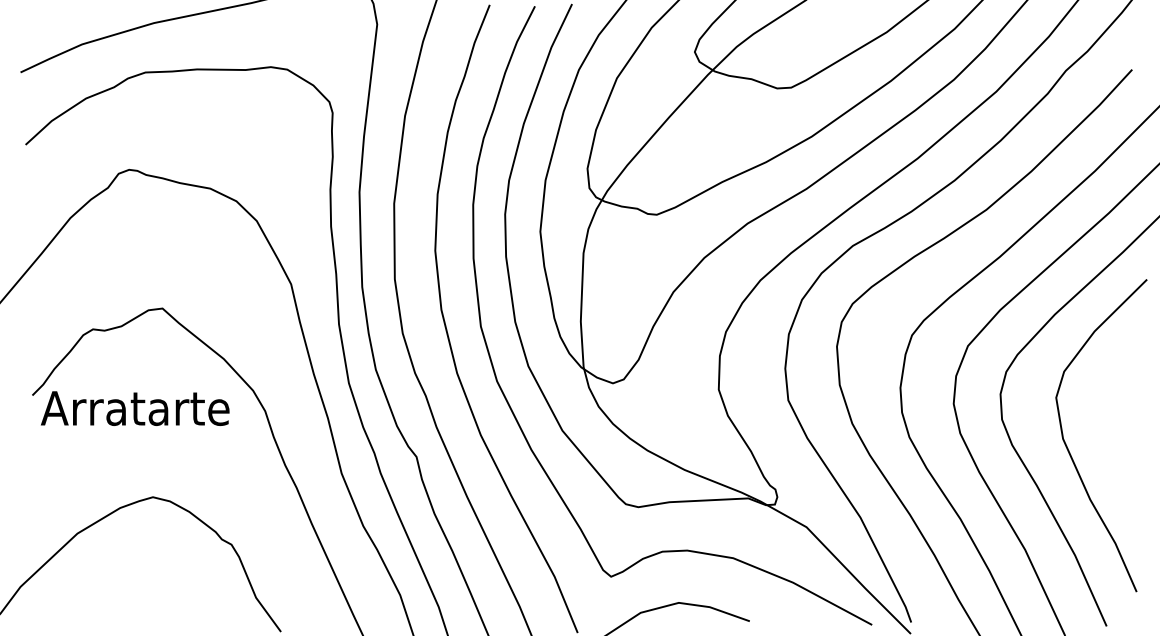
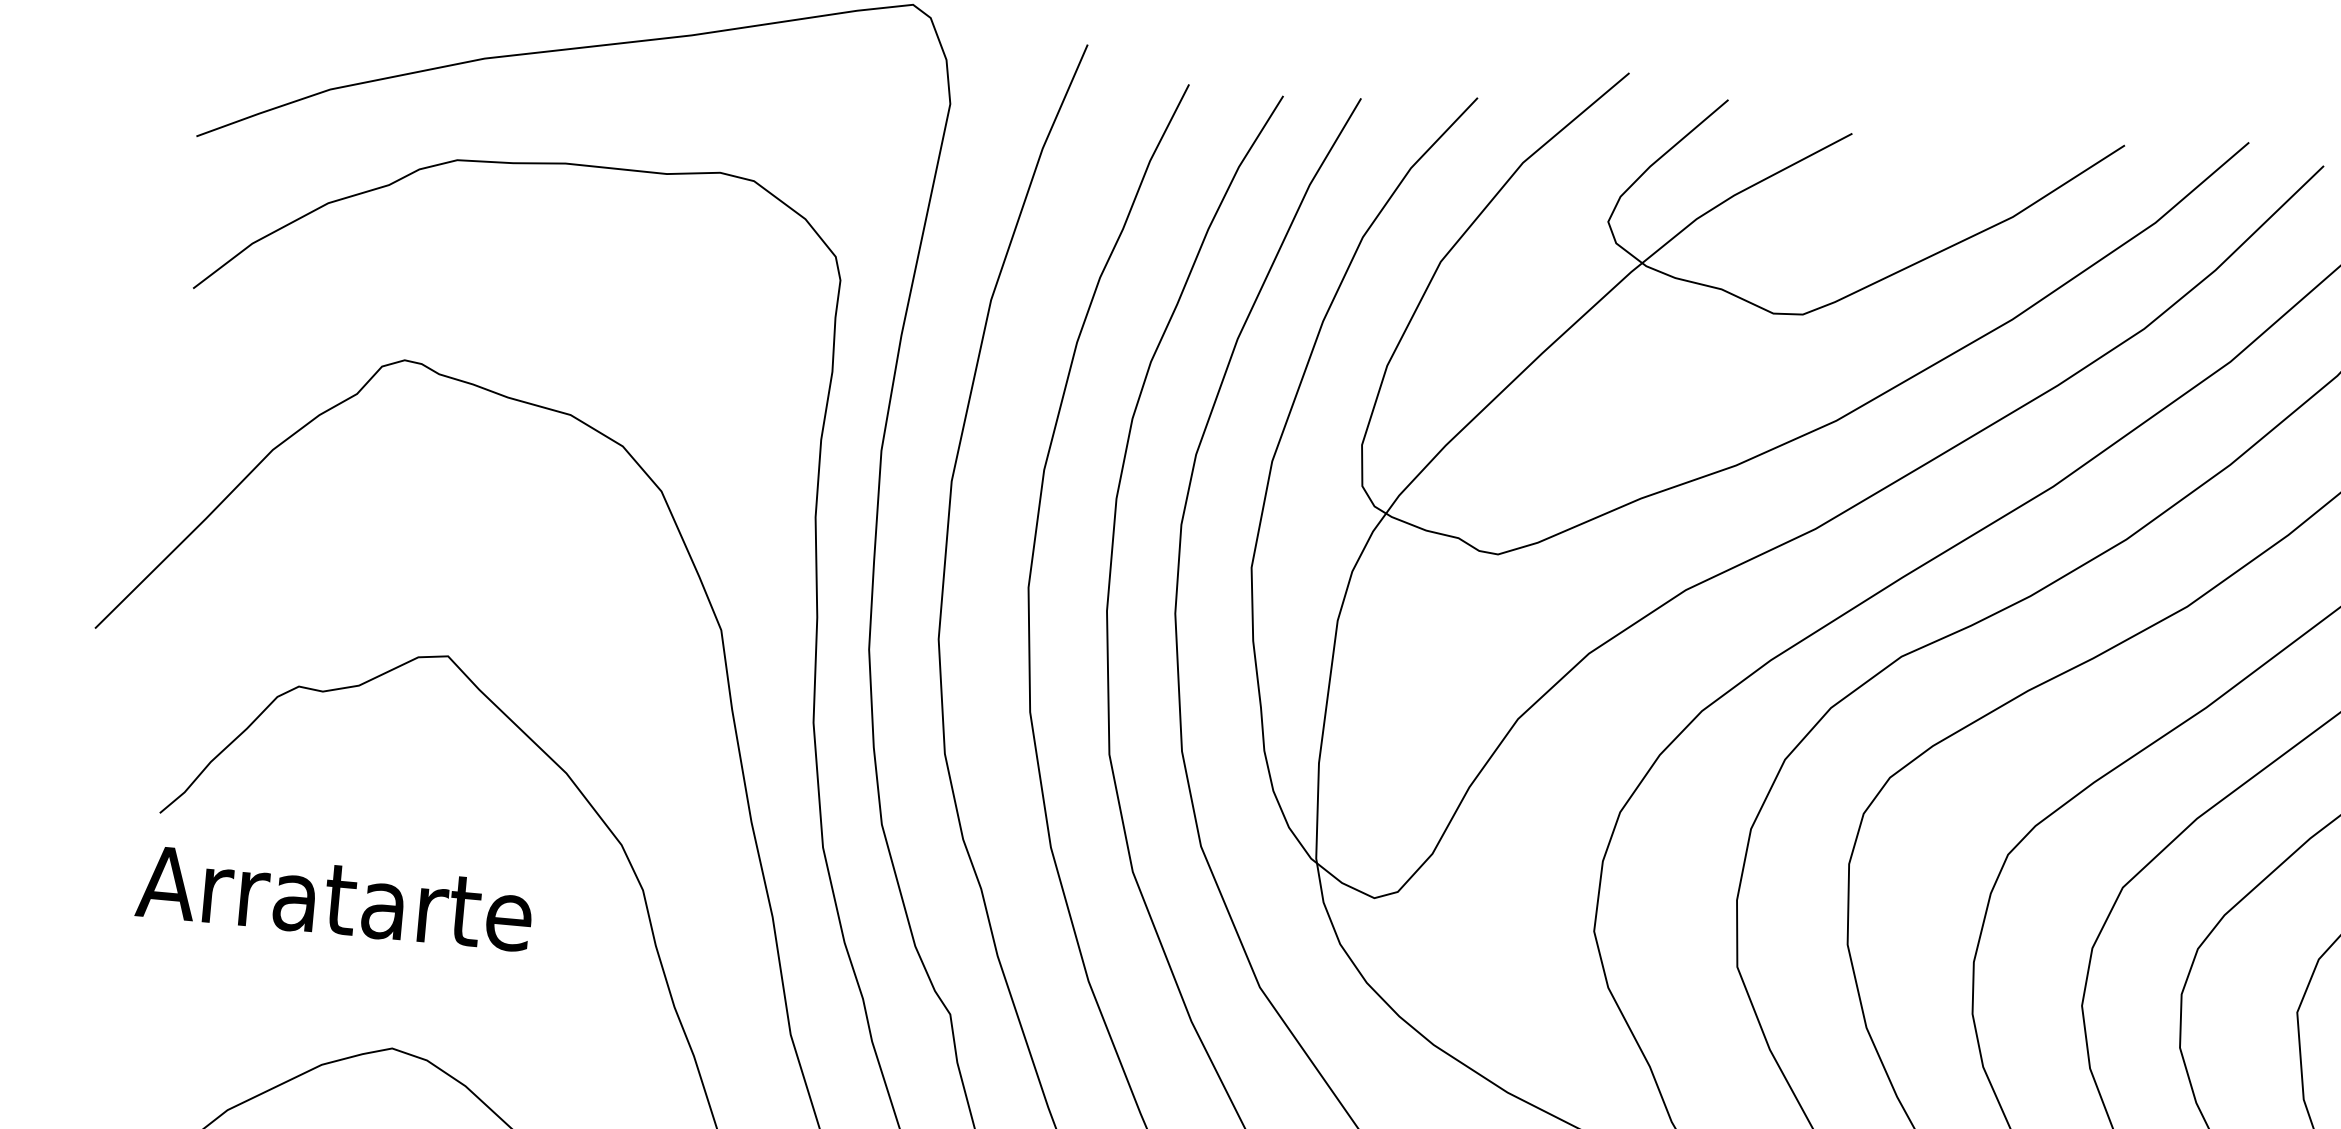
text: (135, 408) -> (335, 898), moved

